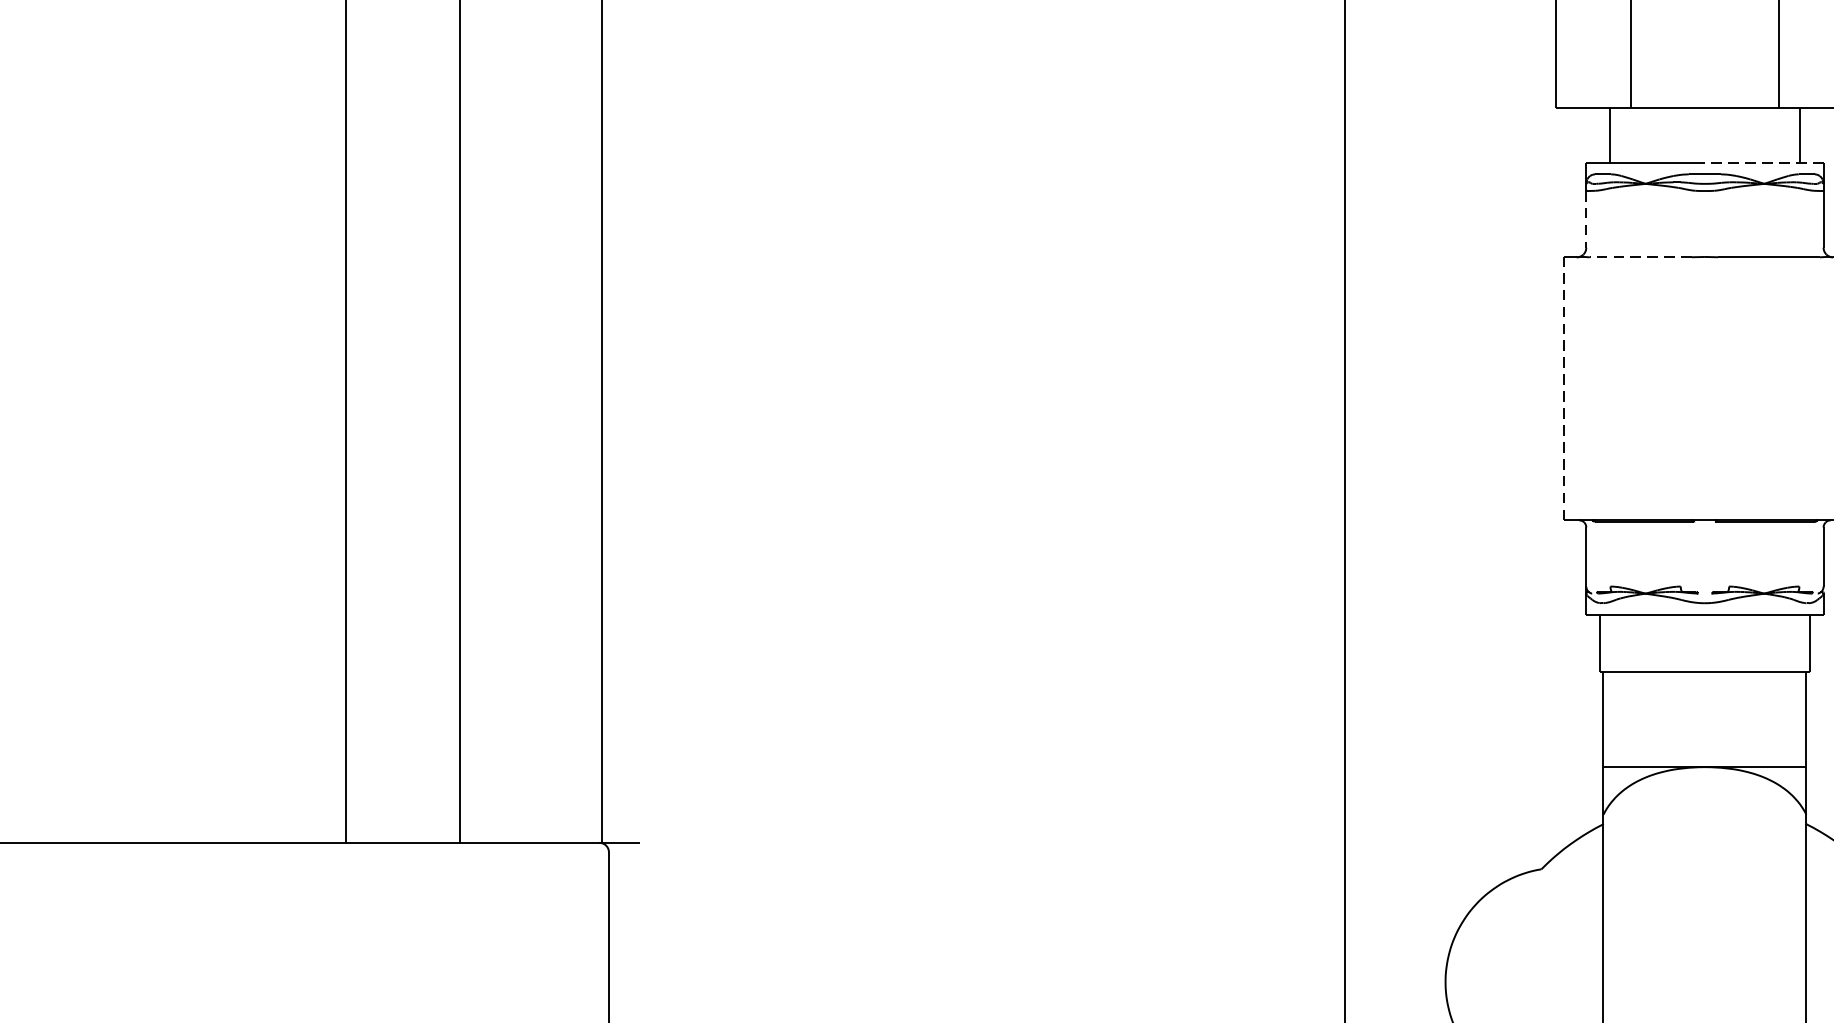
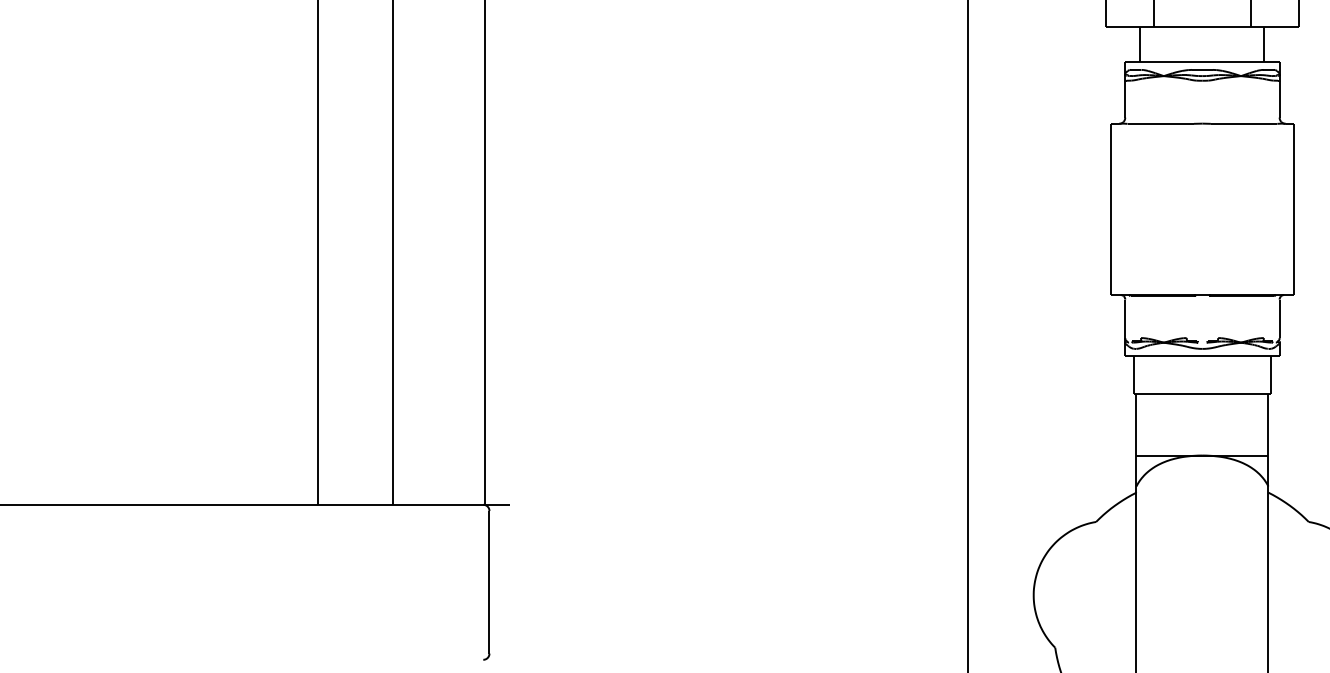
line: (1764, 162) -> (1241, 62), dashed -> solid
line: (1586, 219) -> (1125, 99), dashed -> solid
line: (1640, 256) -> (1160, 123), dashed -> solid
line: (1563, 388) -> (1110, 209), dashed -> solid

